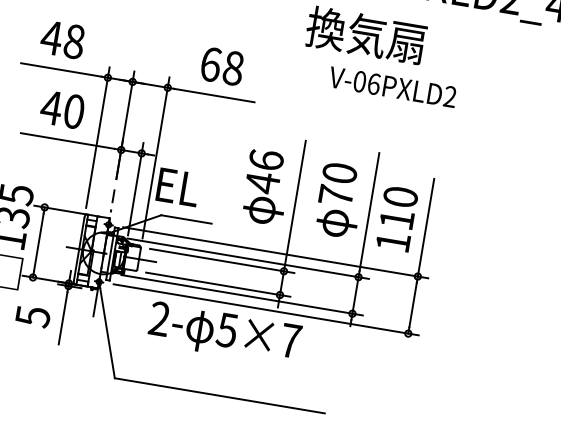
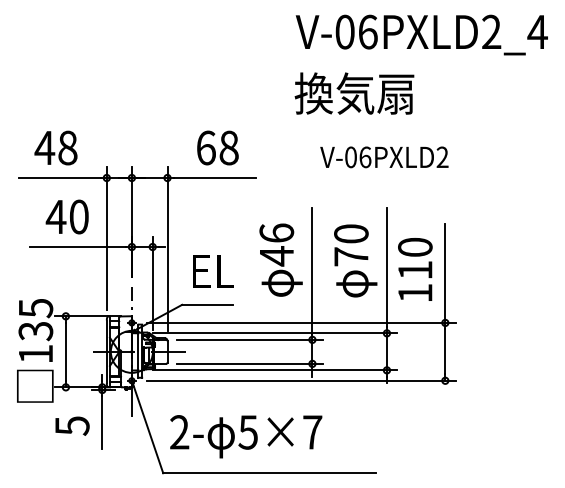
text: (392, 87) -> (384, 157), moved
text: (178, 187) -> (213, 271), moved
text: (224, 334) -> (246, 436), moved

